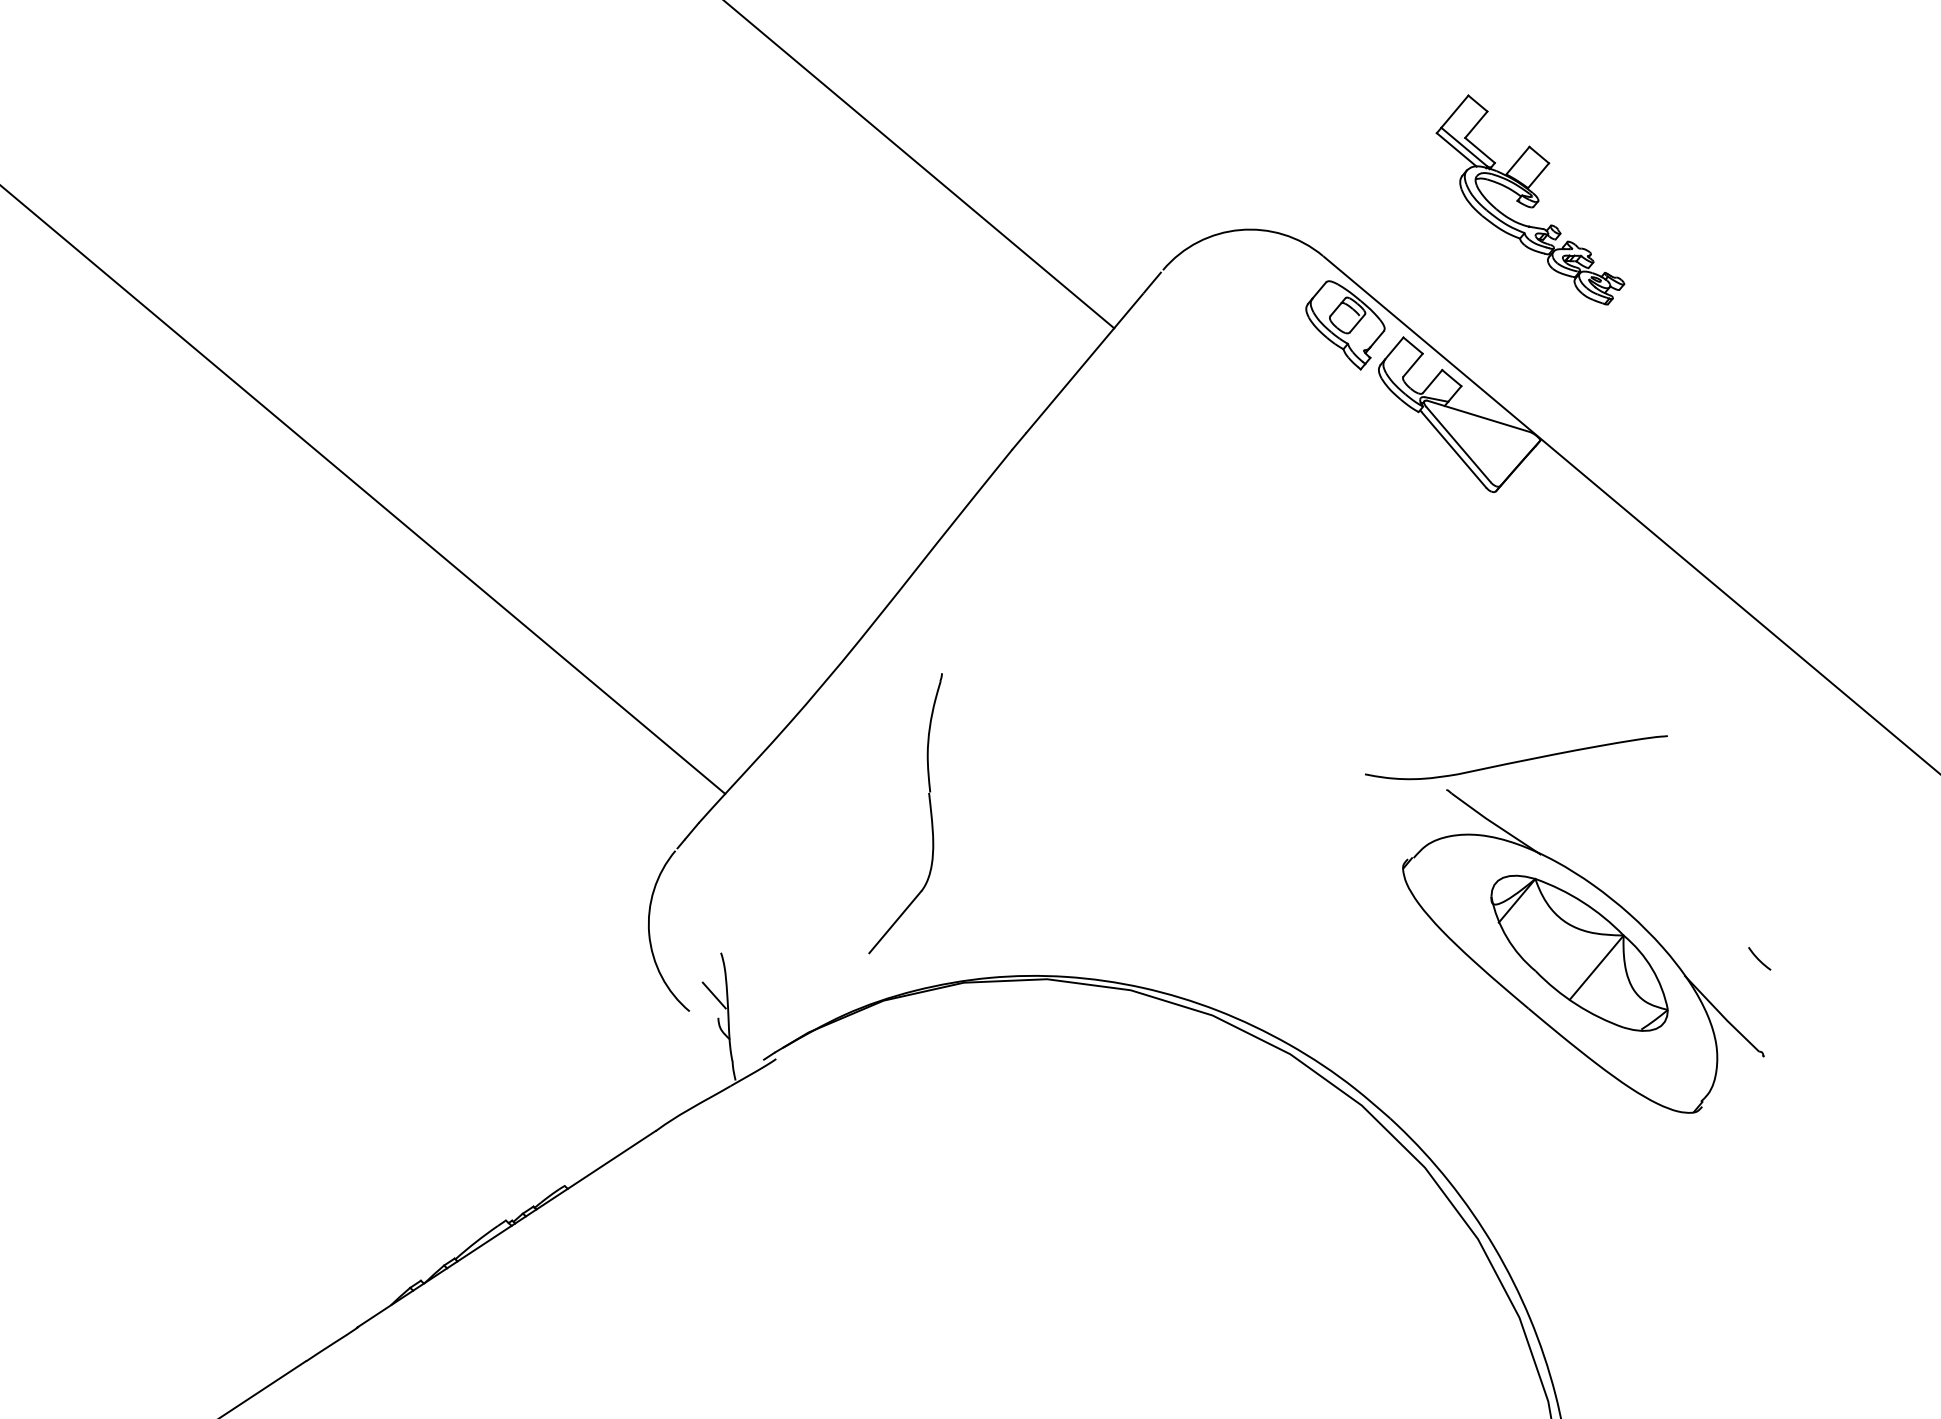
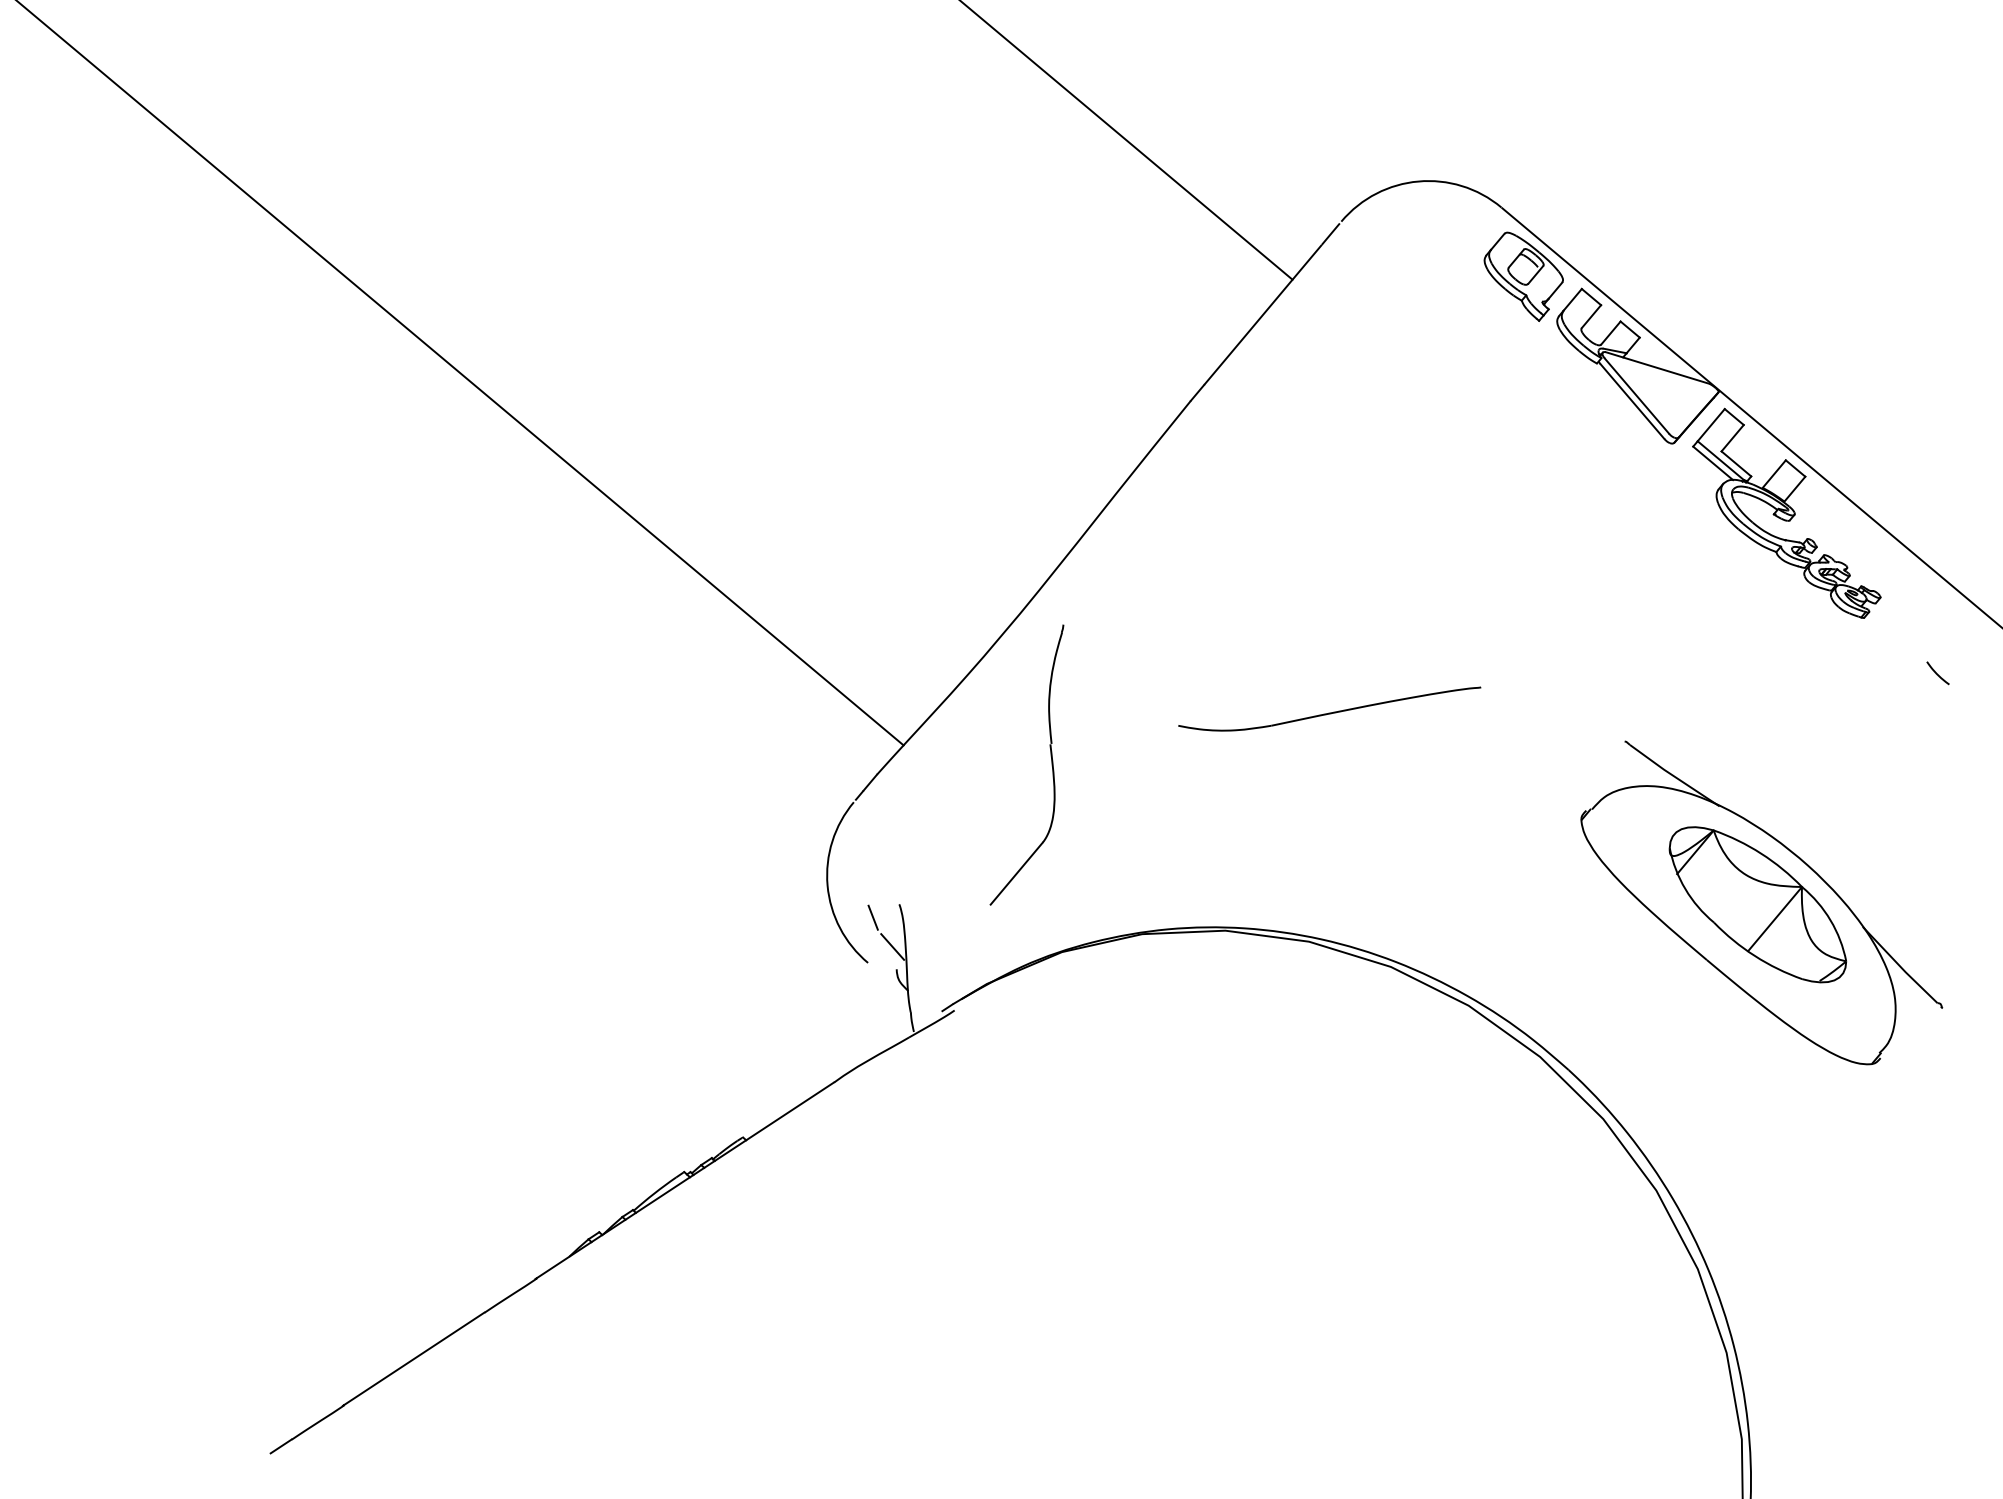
part: (1530, 199) -> (1786, 512), moved
part: (1516, 757) -> (1329, 708), moved
part: (930, 813) -> (1051, 764), moved
line: (1759, 959) -> (1937, 673), moved
line: (694, 966) -> (872, 917), added

